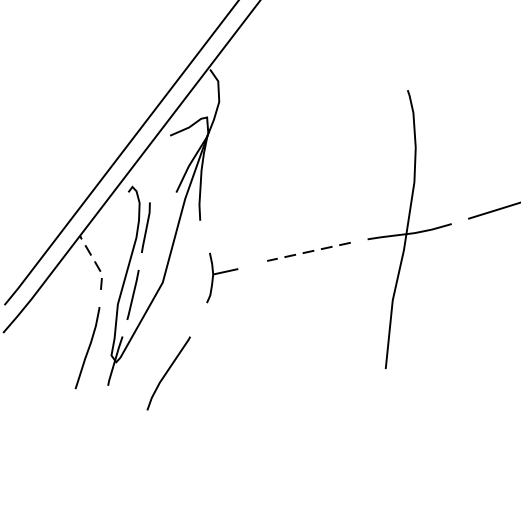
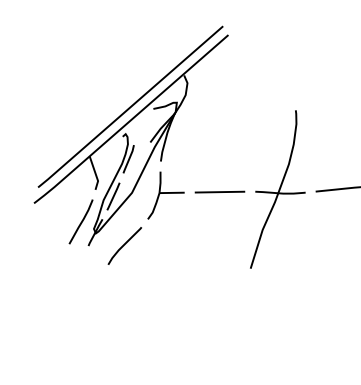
line: (308, 252) -> (219, 192), dashed -> solid
line: (95, 260) -> (95, 172), dashed -> solid
part: (219, 275) -> (165, 195), size x1.67

